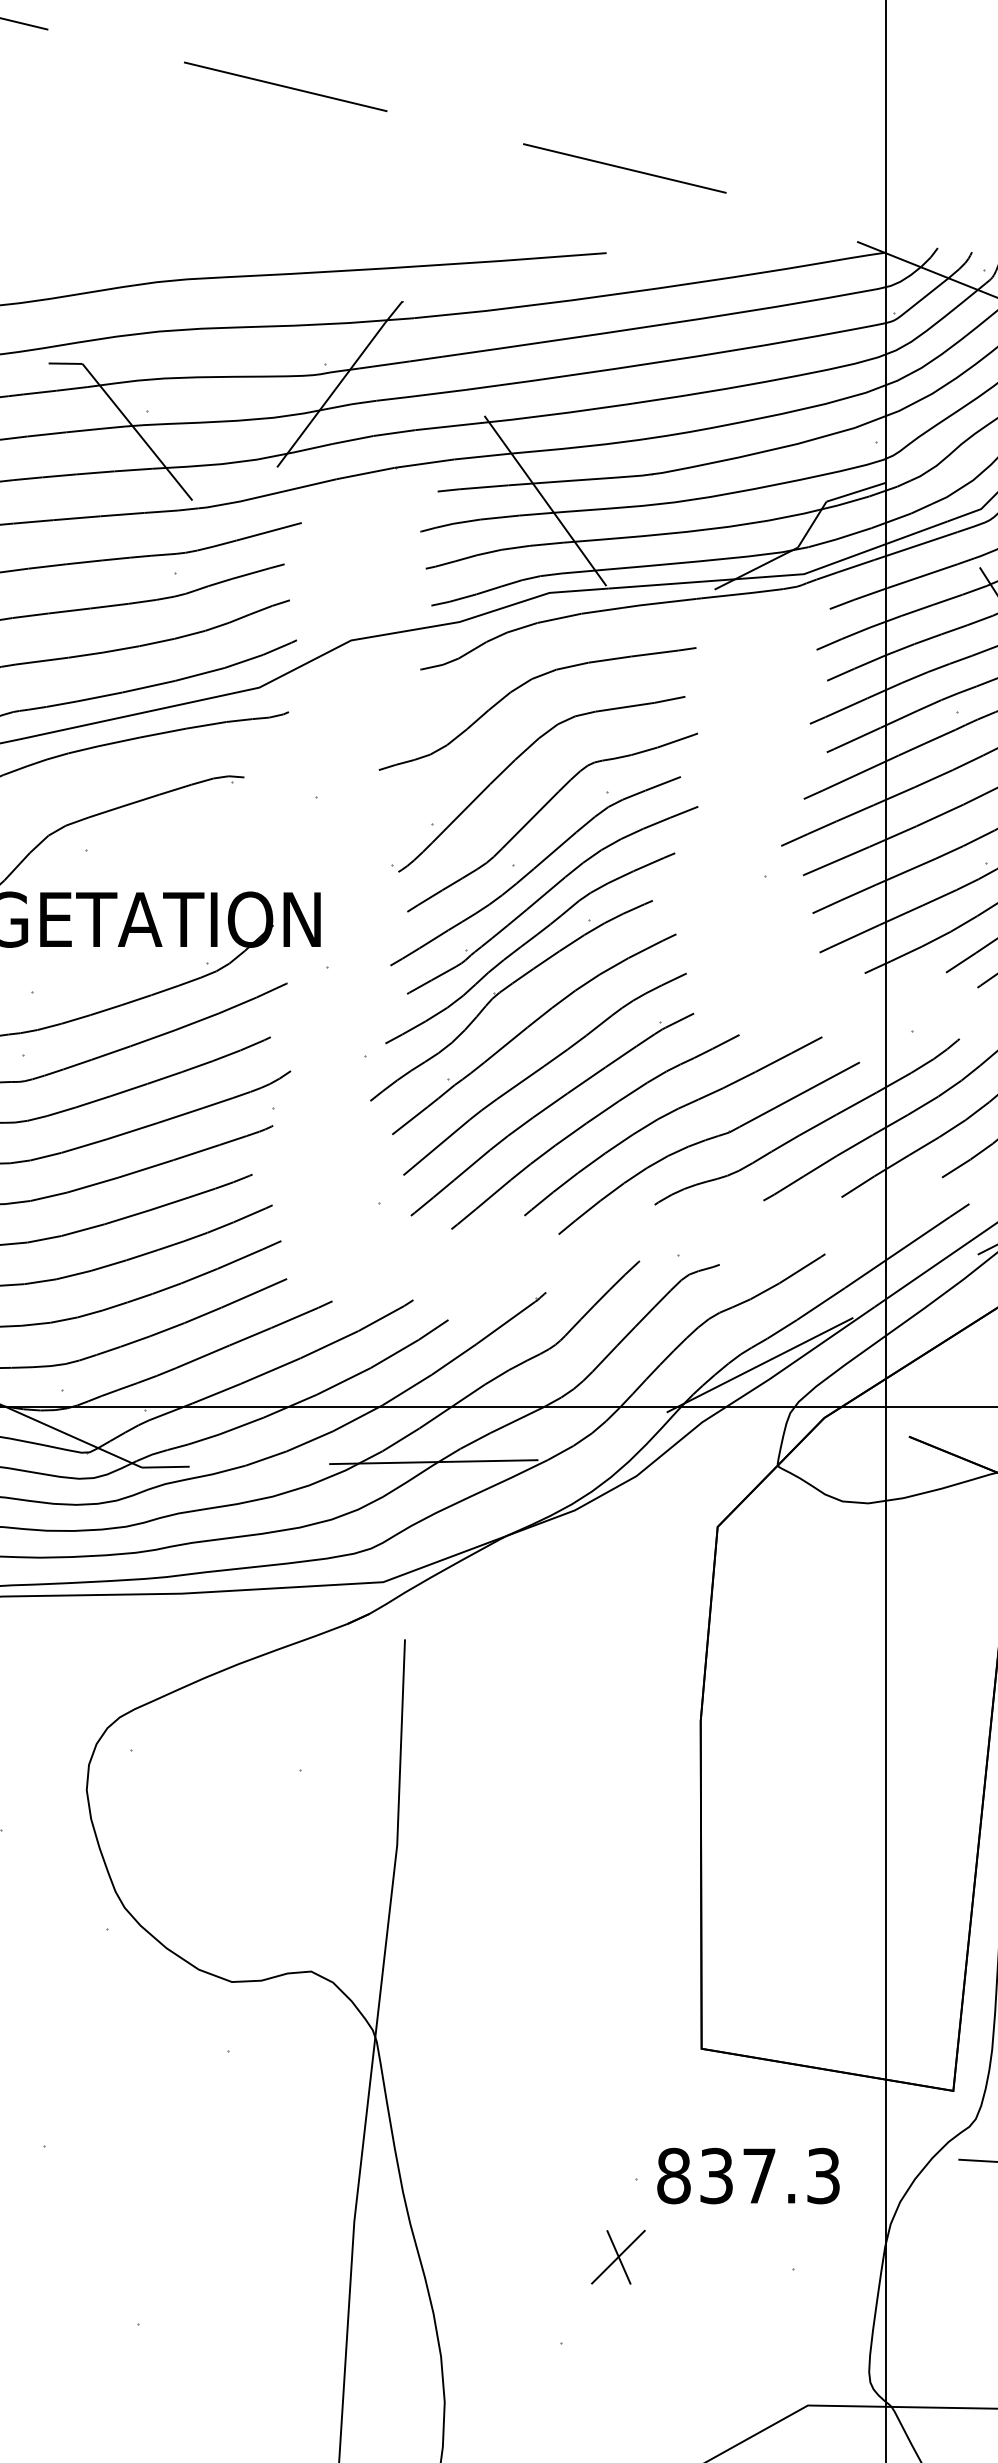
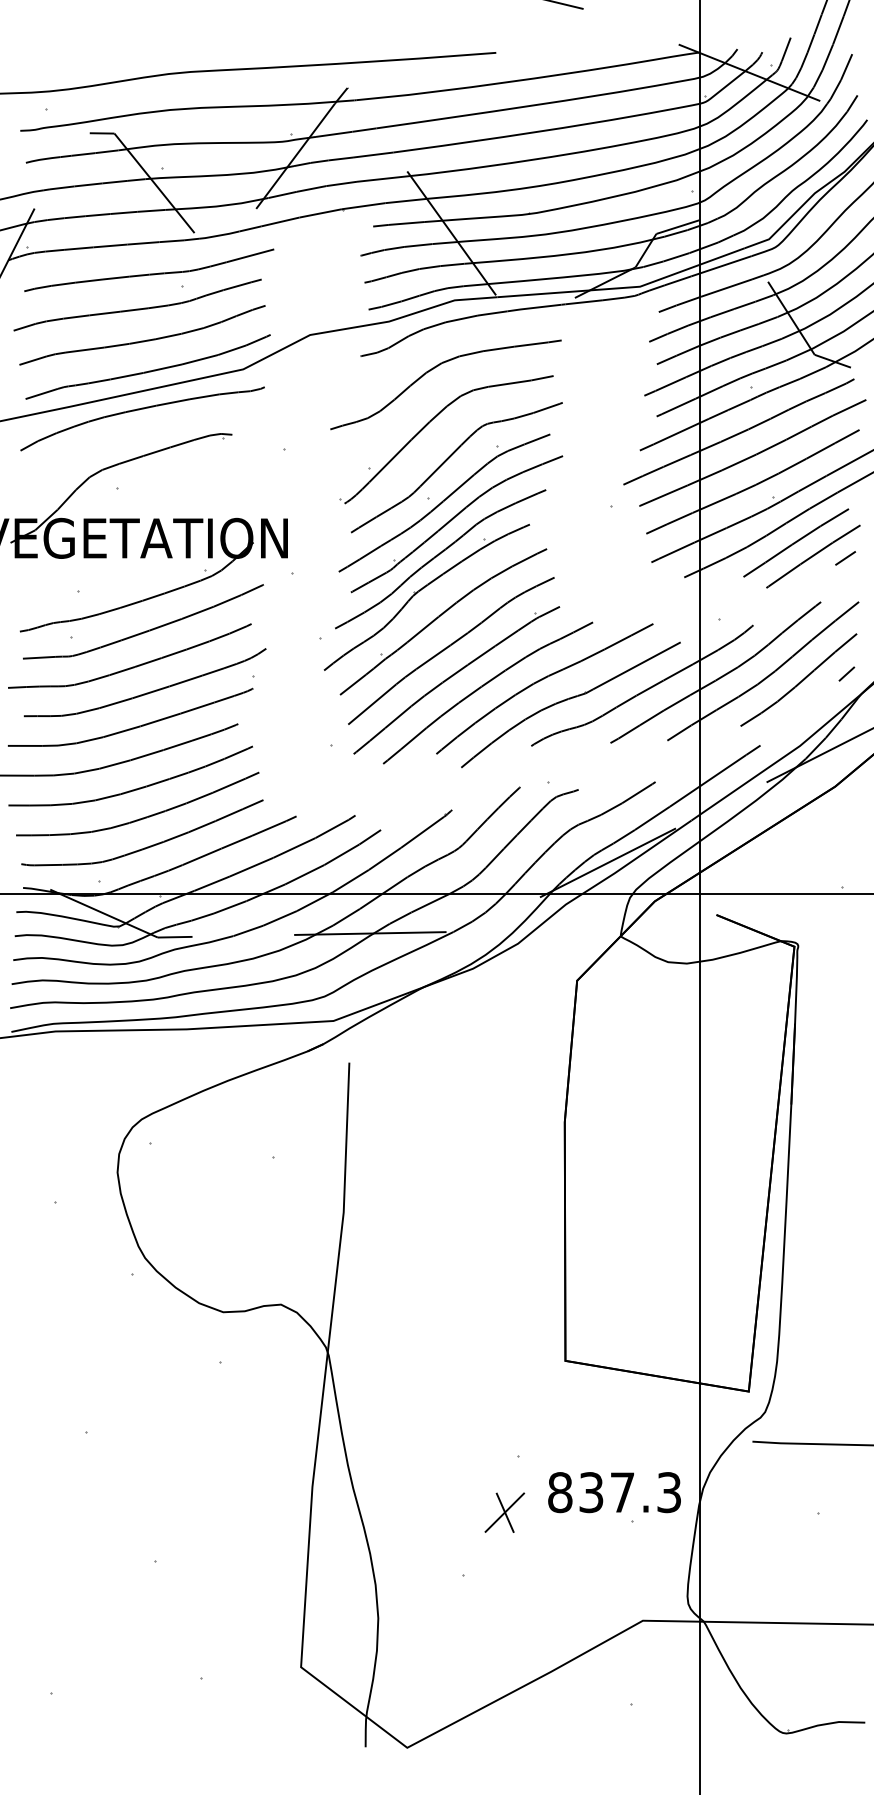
text: (748, 2175) -> (614, 1492), moved

